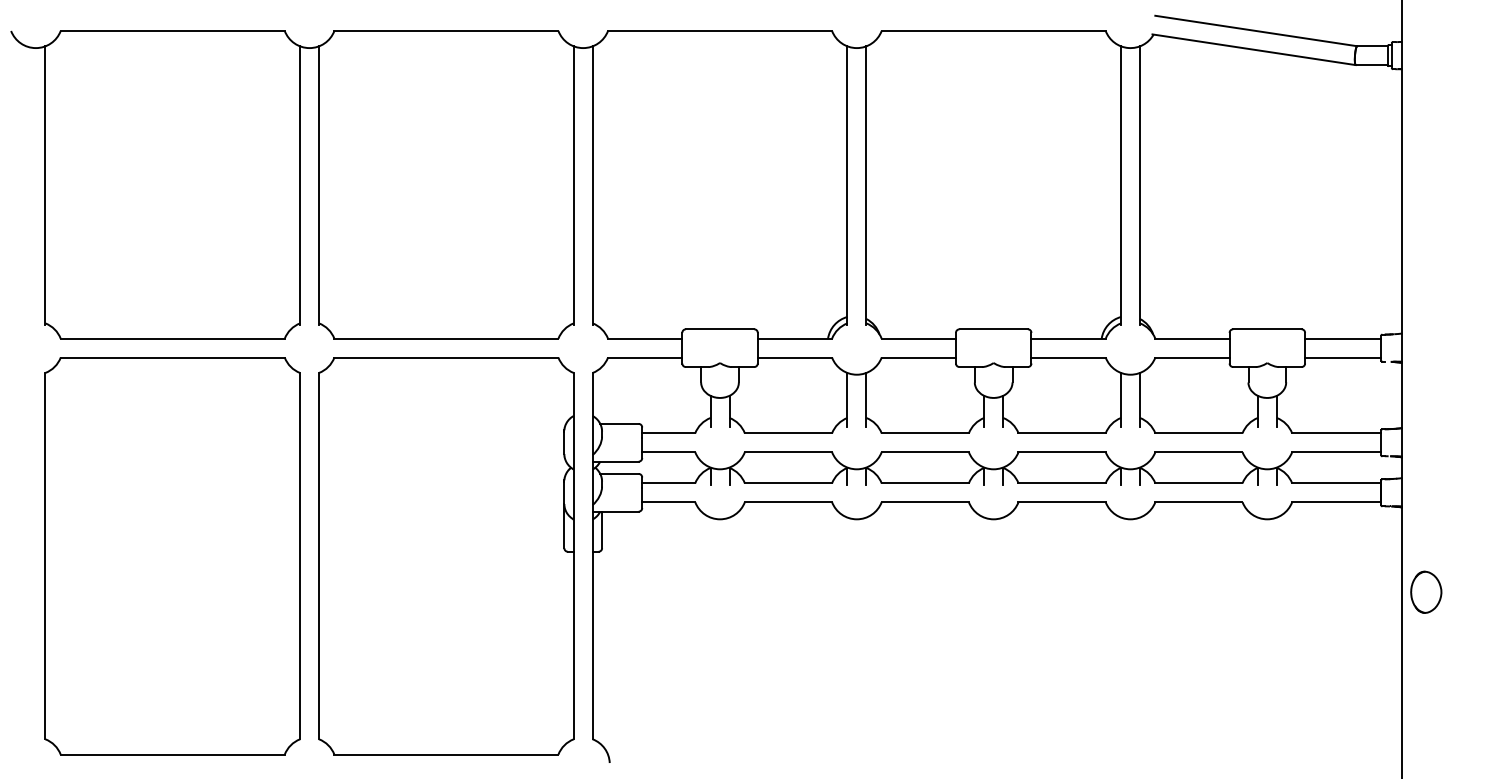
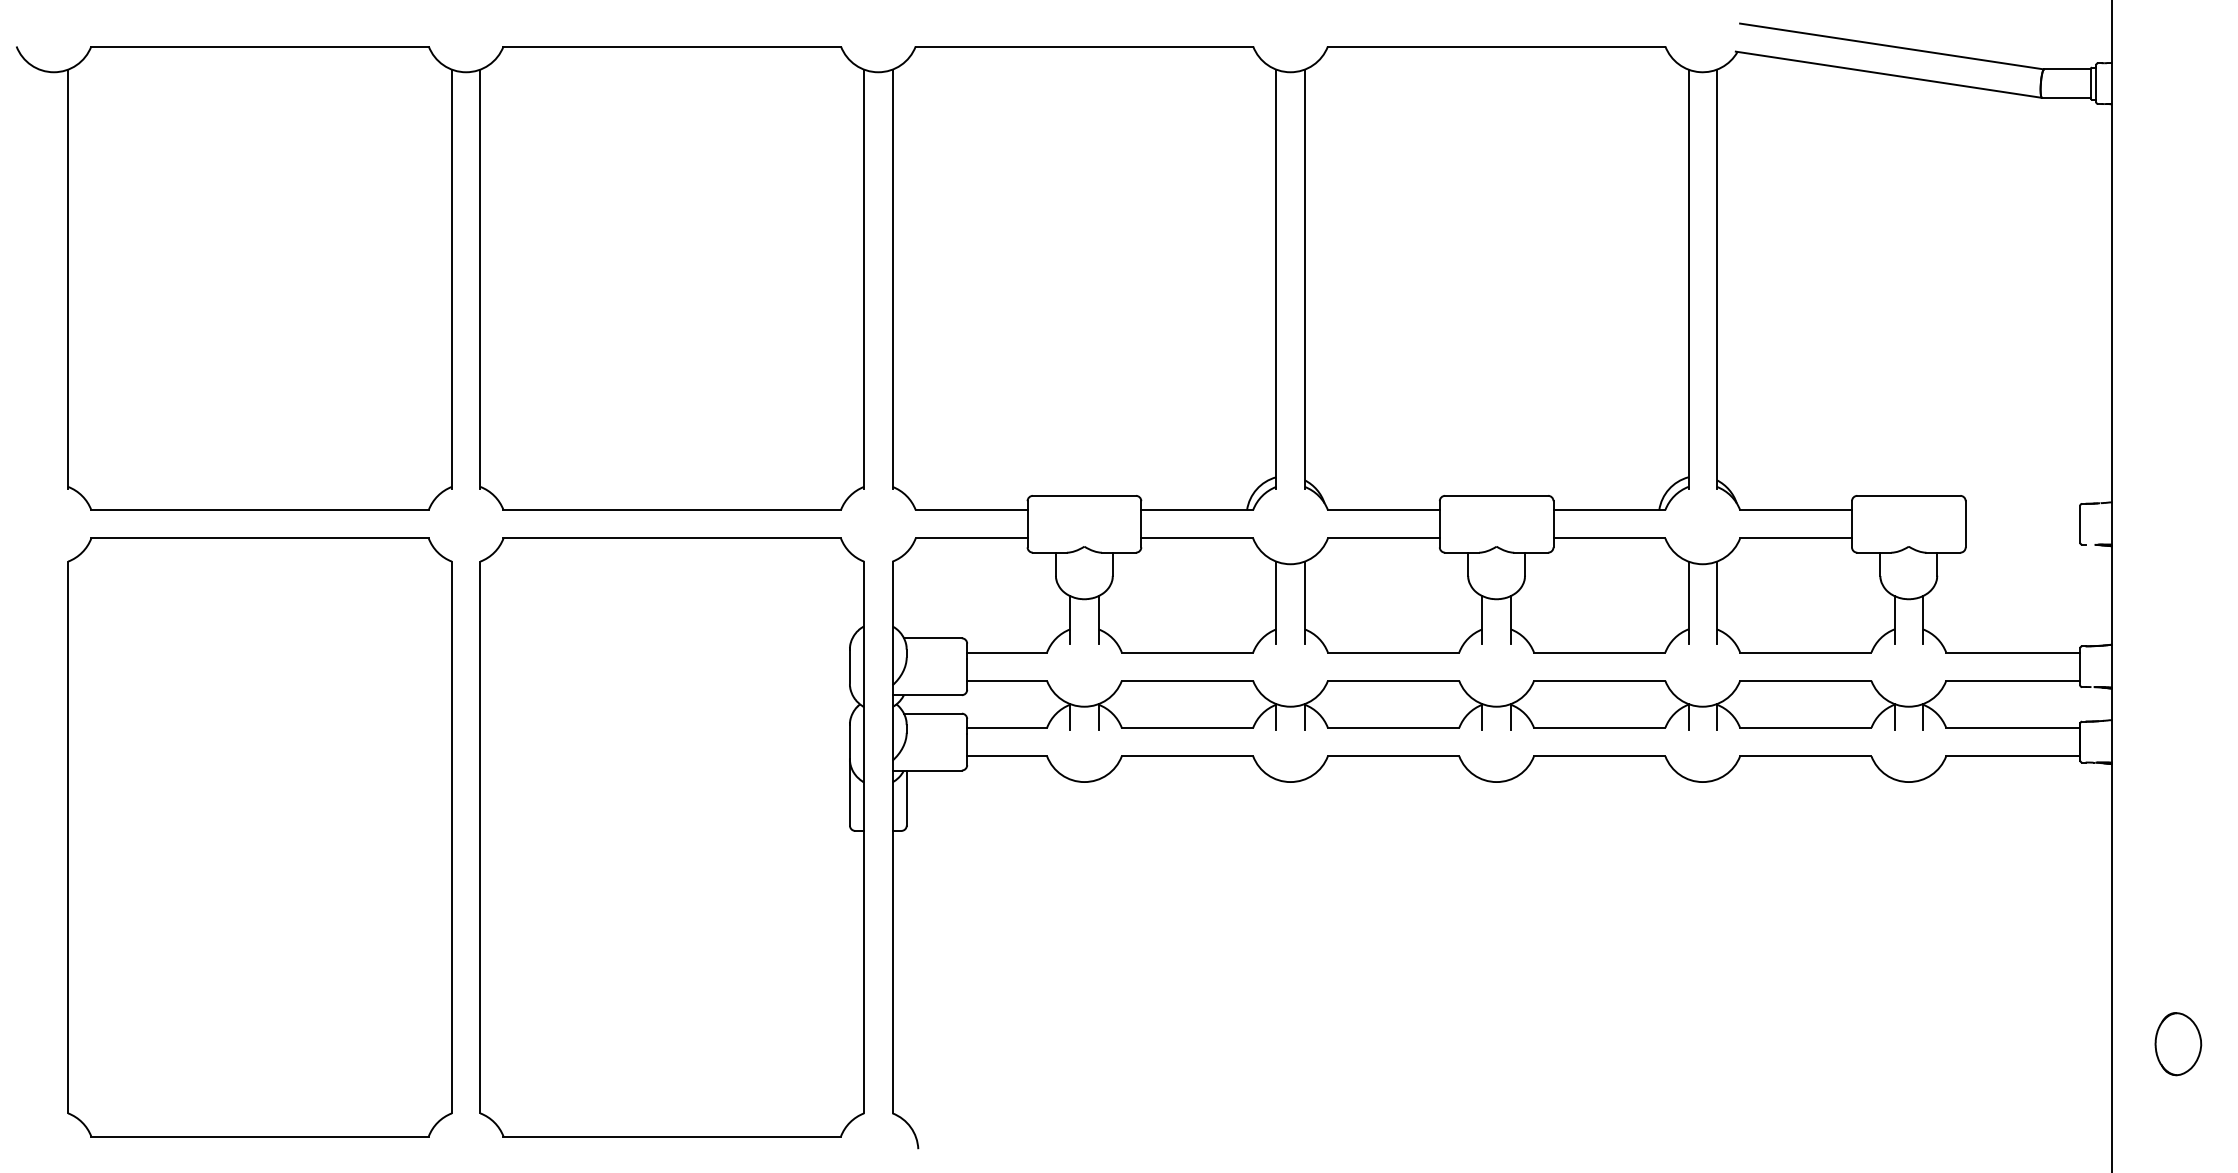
line: (1343, 338) -> (2023, 509), removed
line: (1343, 357) -> (2023, 538), removed
part: (1426, 591) -> (2178, 1042), moved

